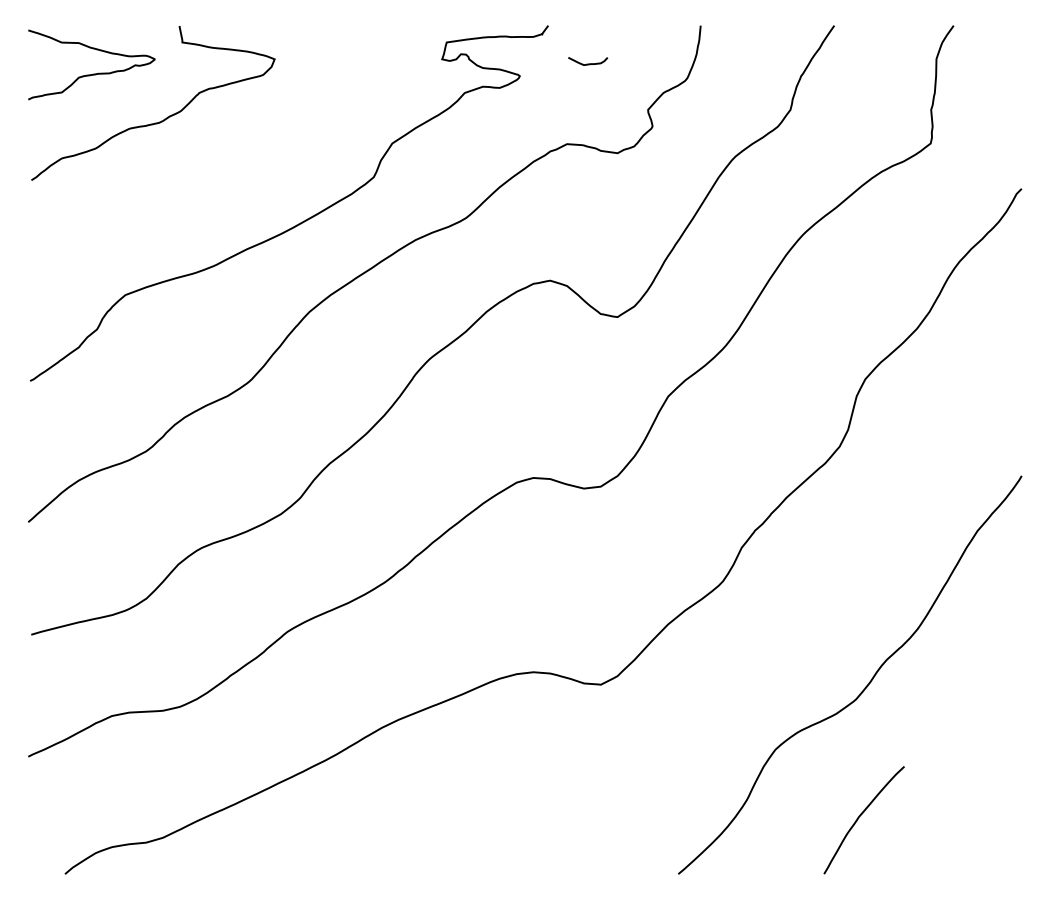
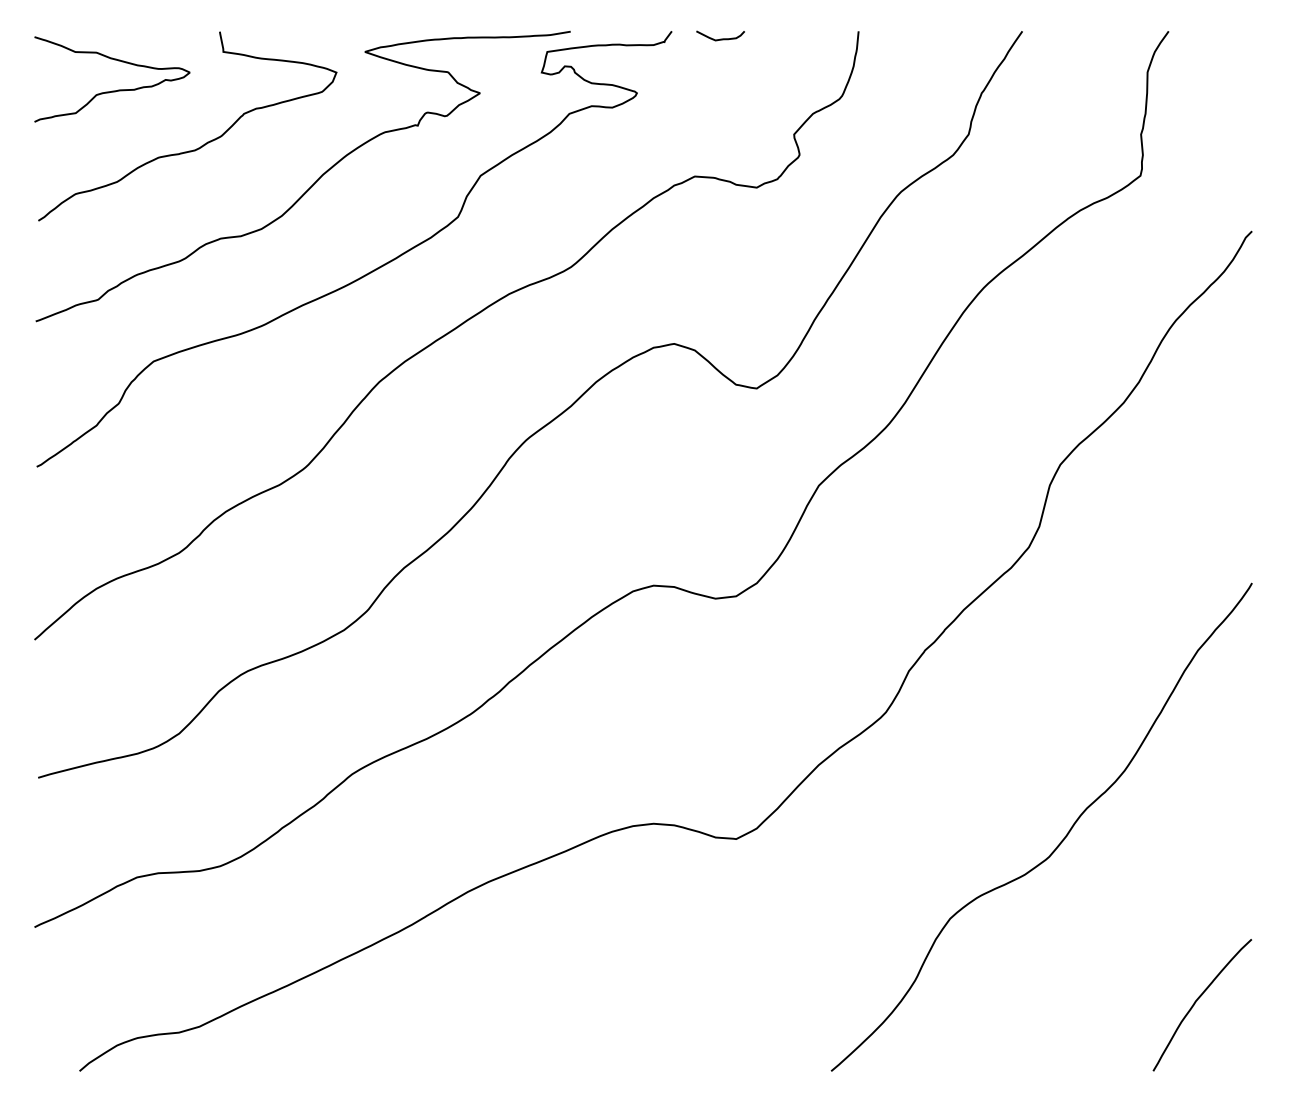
curve: (588, 63) -> (721, 38), moved
curve: (254, 150) -> (311, 184), added
curve: (859, 818) -> (1196, 1003), moved

